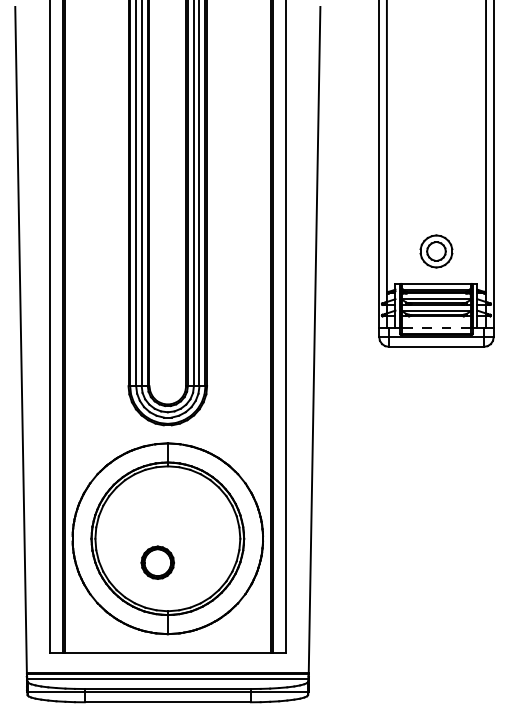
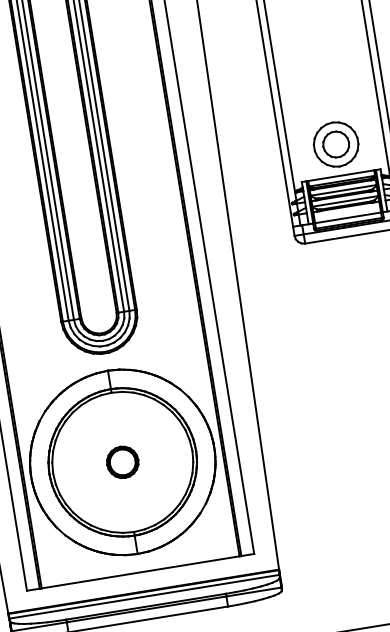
part: (436, 251) -> (336, 144), size x1.43
line: (436, 327) -> (348, 217), dashed -> solid
part: (157, 562) -> (122, 462), moved

